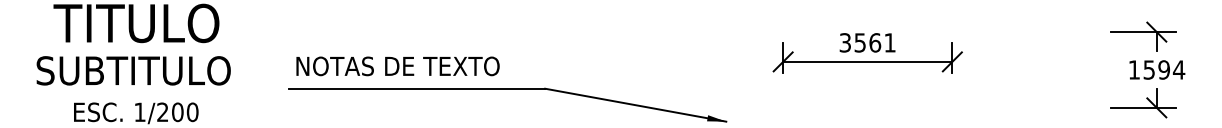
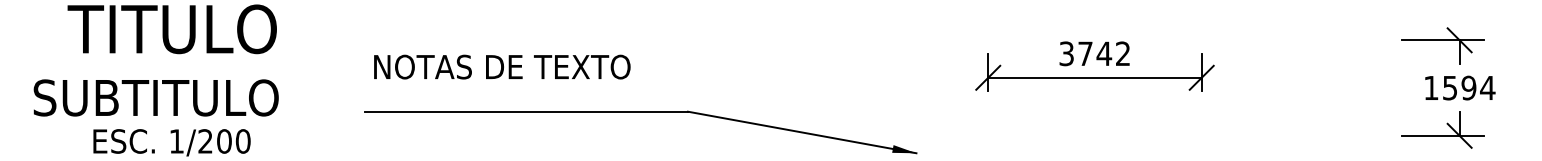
text: (874, 42) -> (1103, 53), 3561 -> 3742
text: (397, 66) -> (501, 67), moved
text: (133, 70) -> (155, 97), moved

